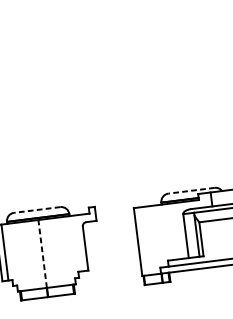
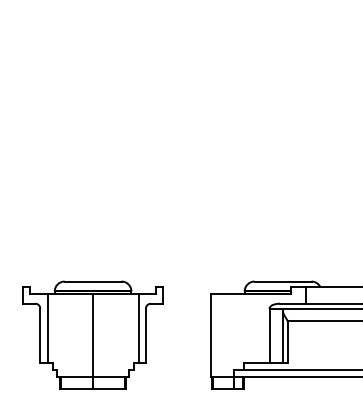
line: (191, 190) -> (283, 281), dashed -> solid
line: (37, 209) -> (93, 281), dashed -> solid
line: (78, 242) -> (138, 327), added
line: (42, 253) -> (93, 335), dashed -> solid

